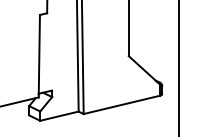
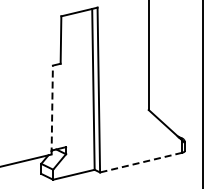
line: (39, 55) -> (52, 109), solid -> dashed
line: (121, 104) -> (140, 162), solid -> dashed

